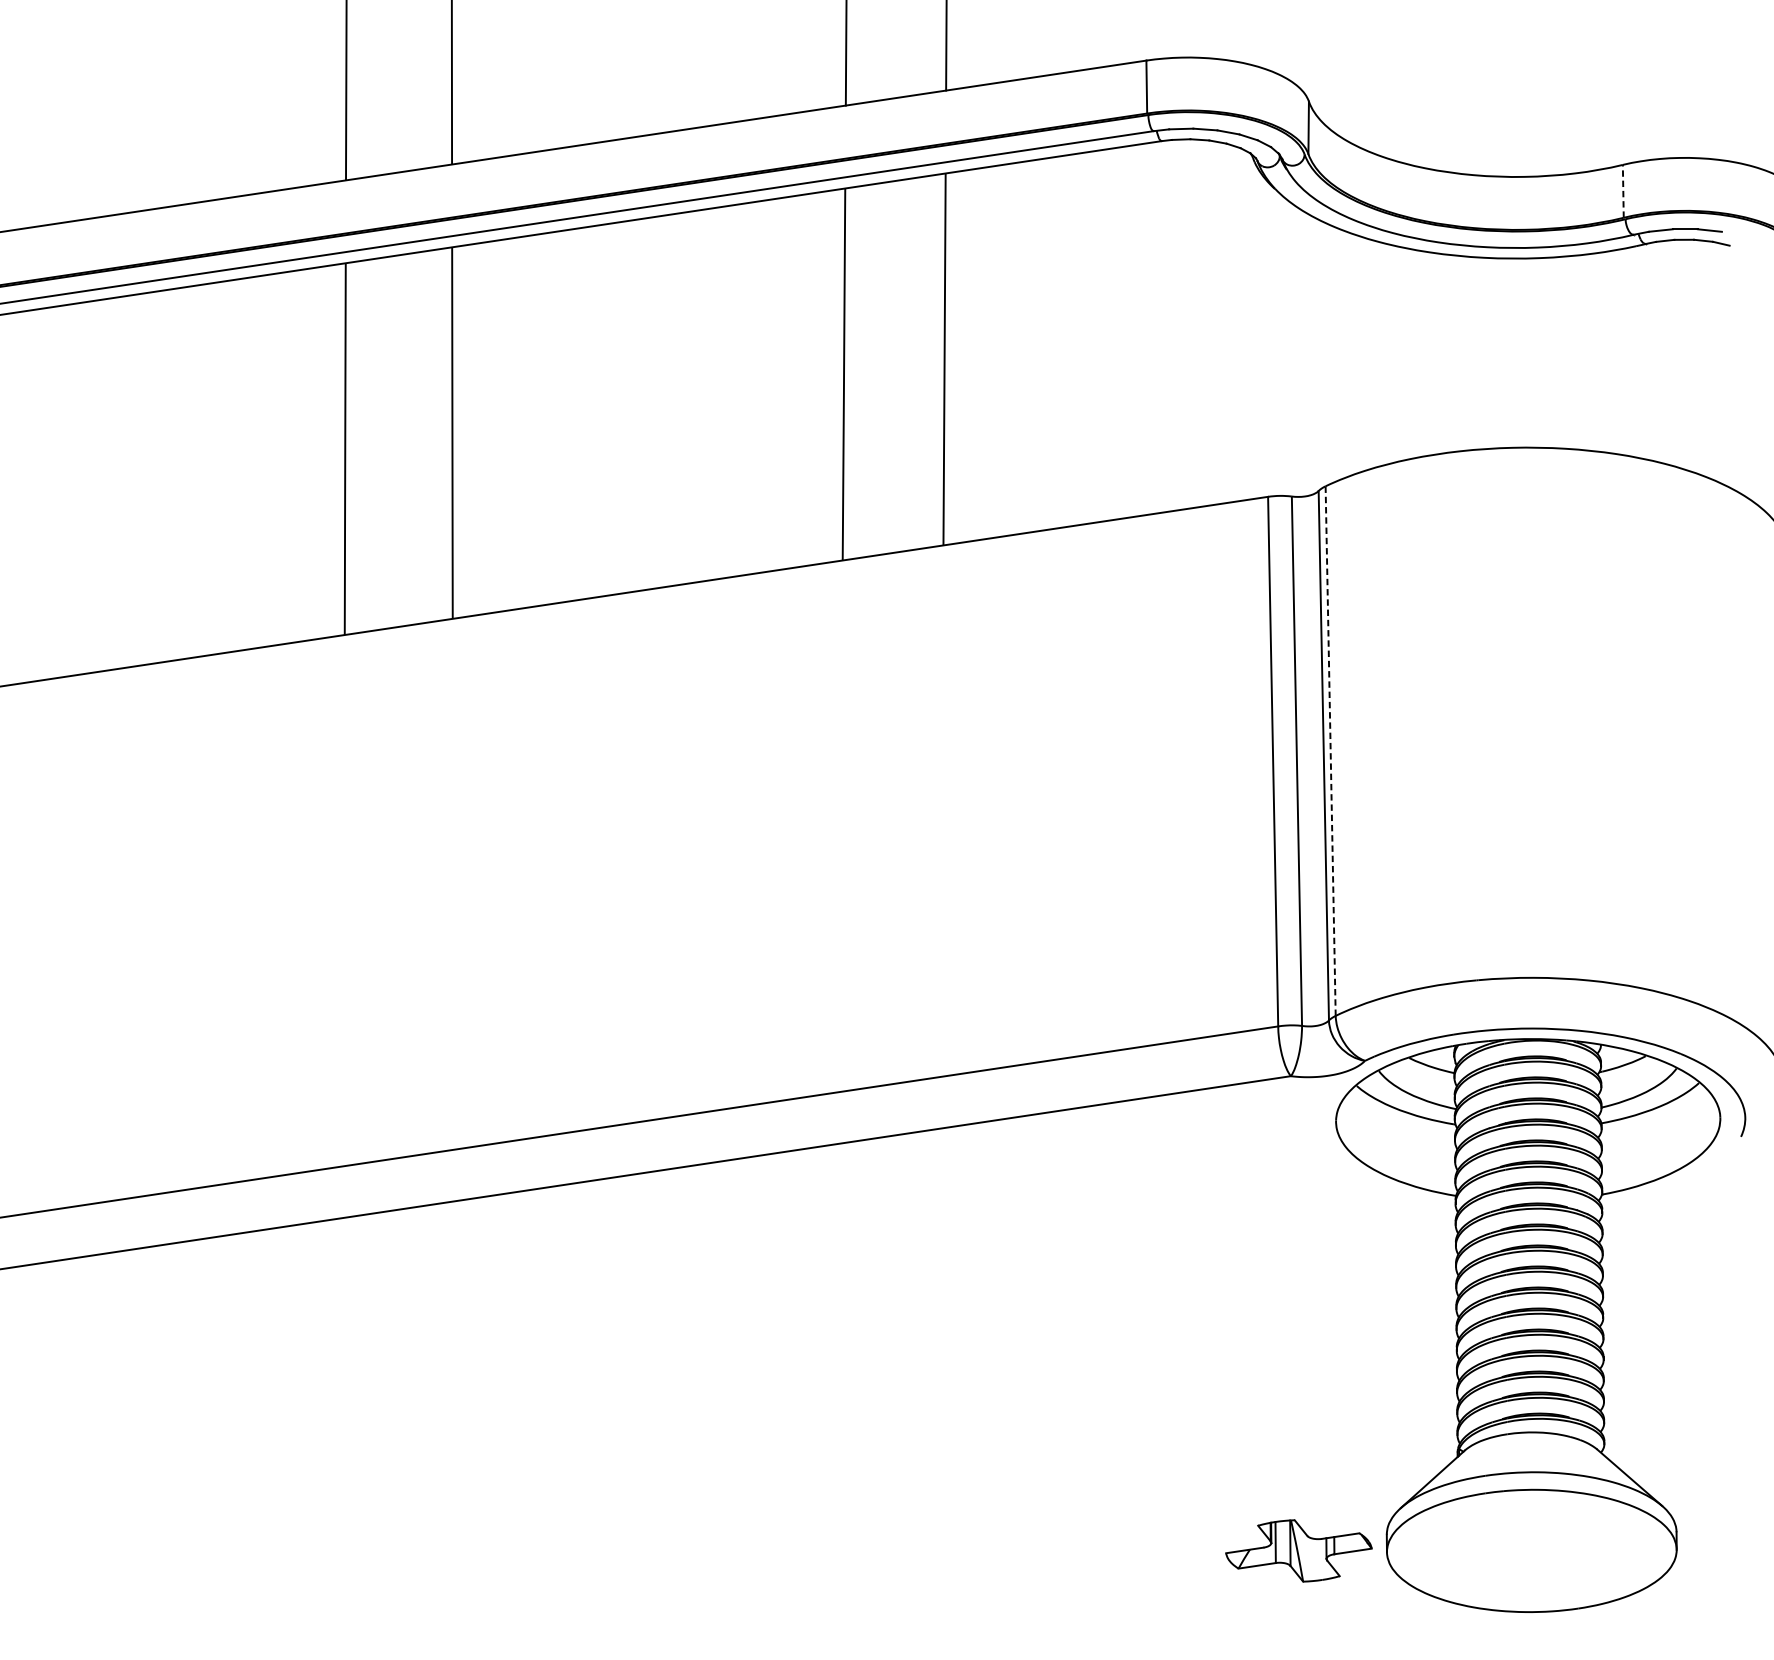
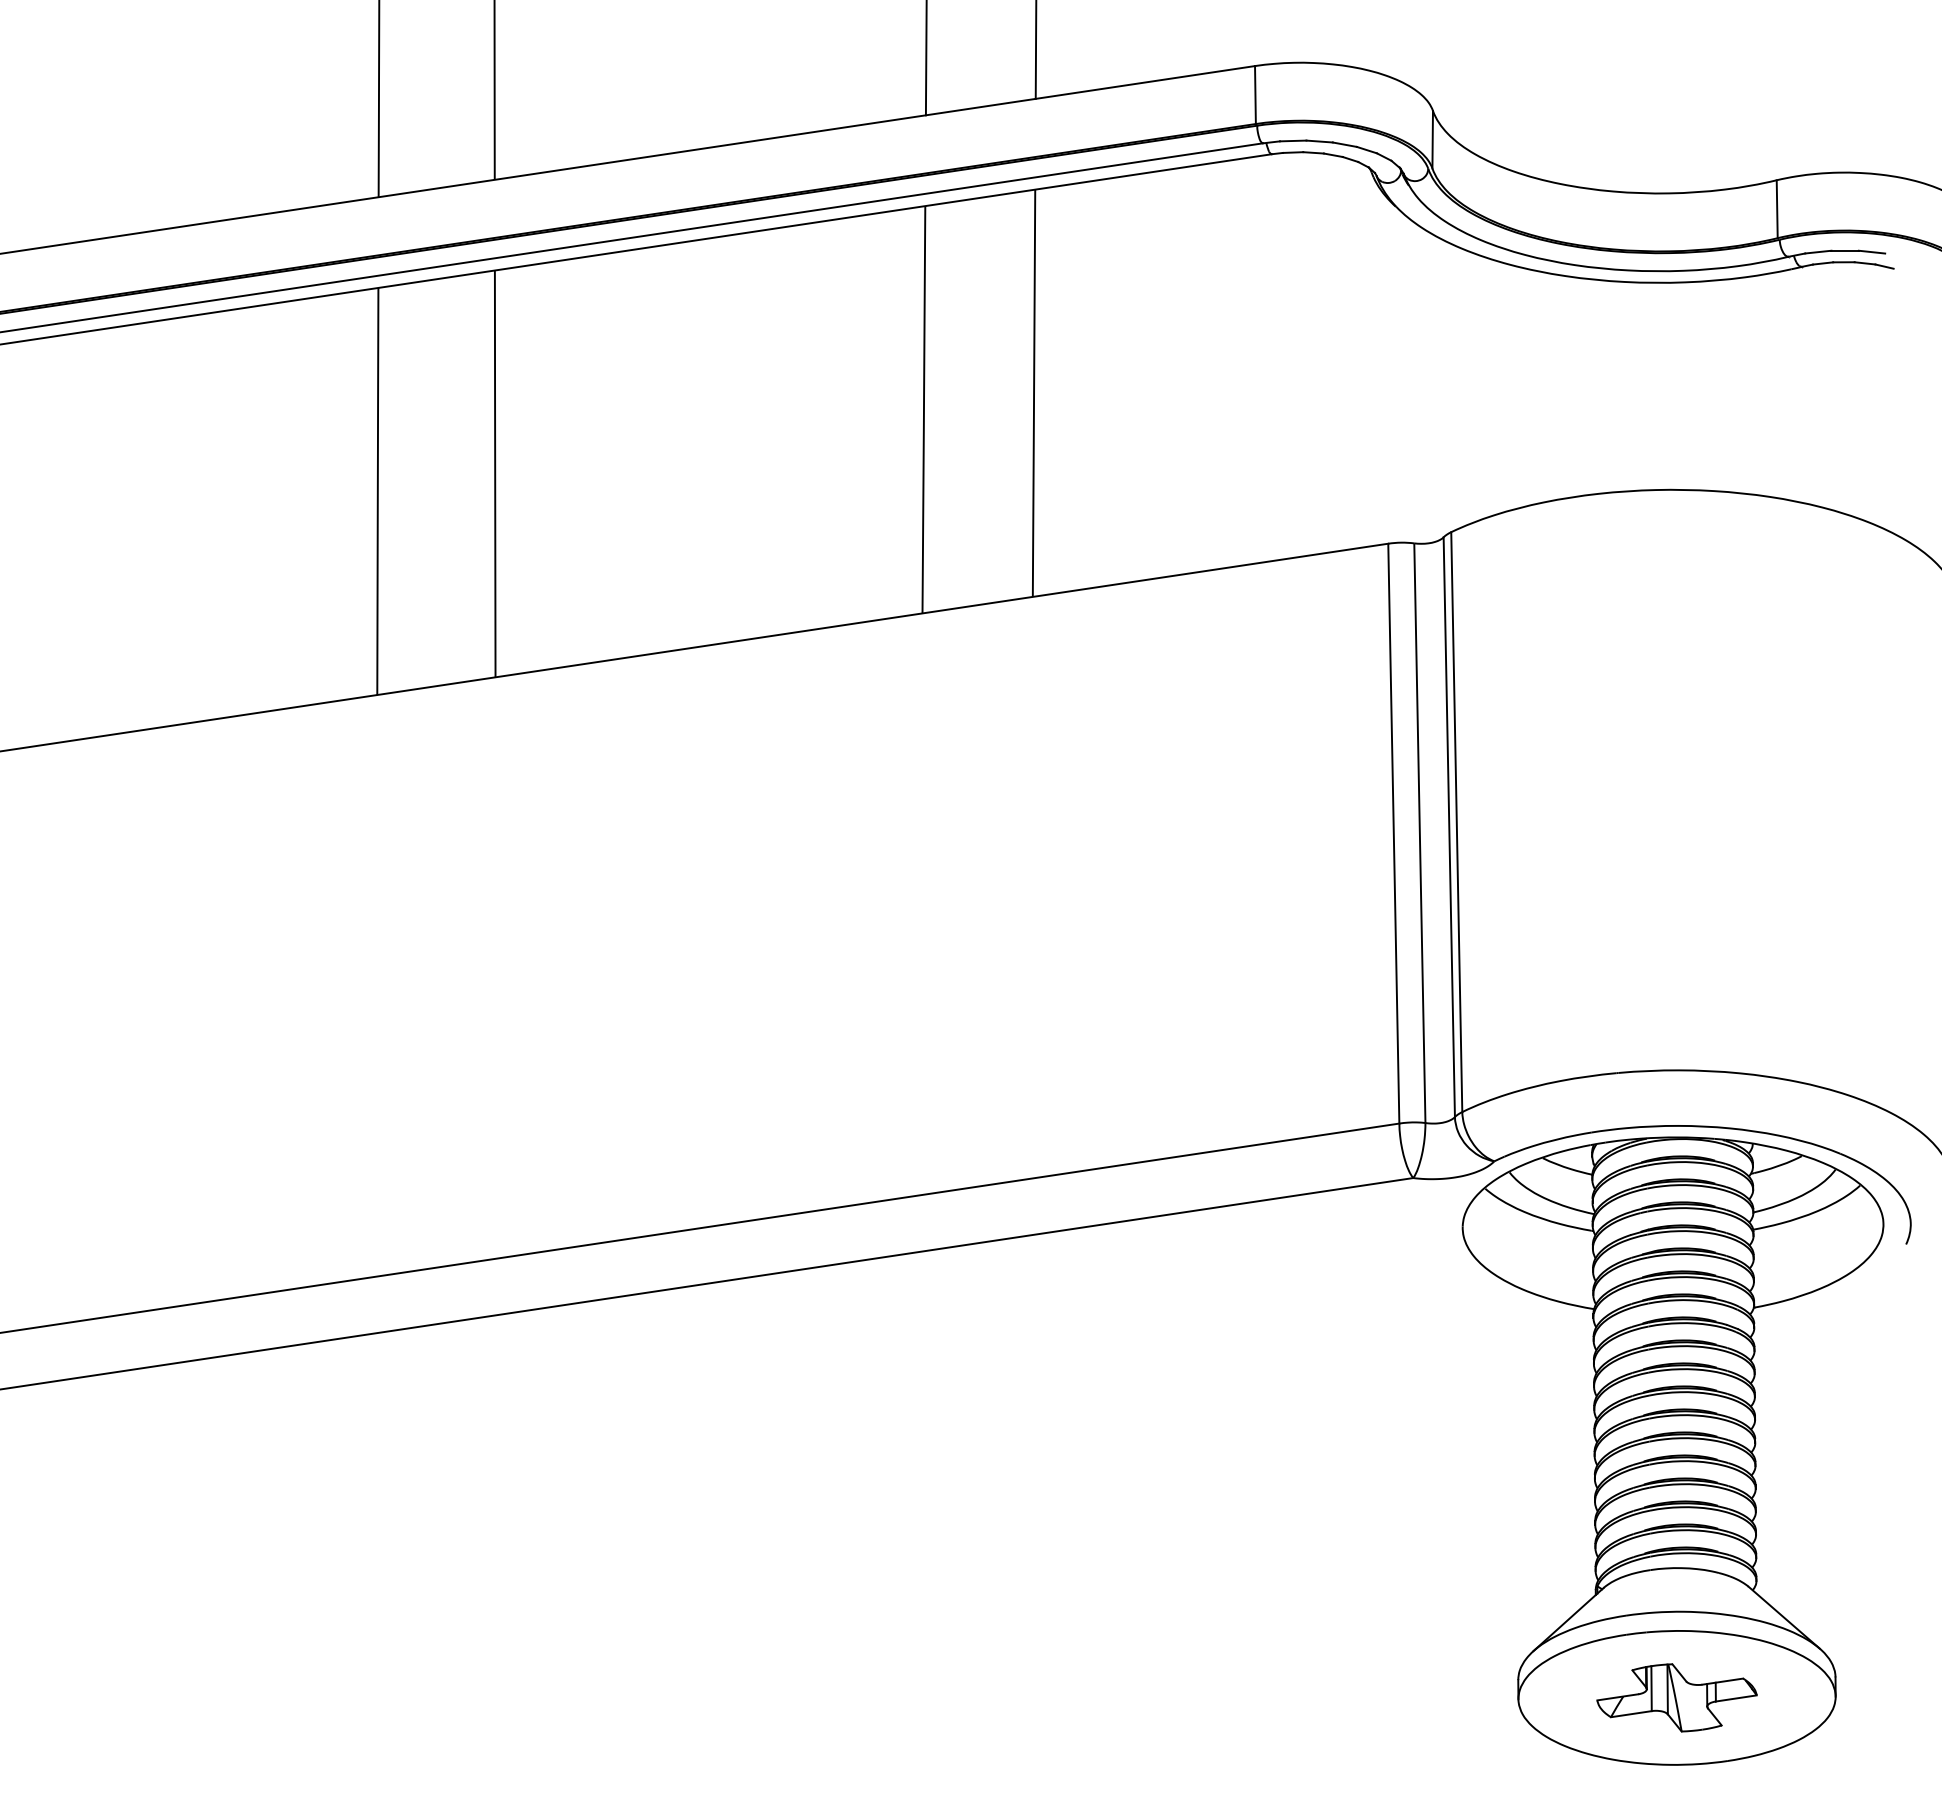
line: (1623, 191) -> (1777, 209), dashed -> solid
line: (1330, 751) -> (1456, 822), dashed -> solid
part: (1298, 1550) -> (1676, 1697), moved

